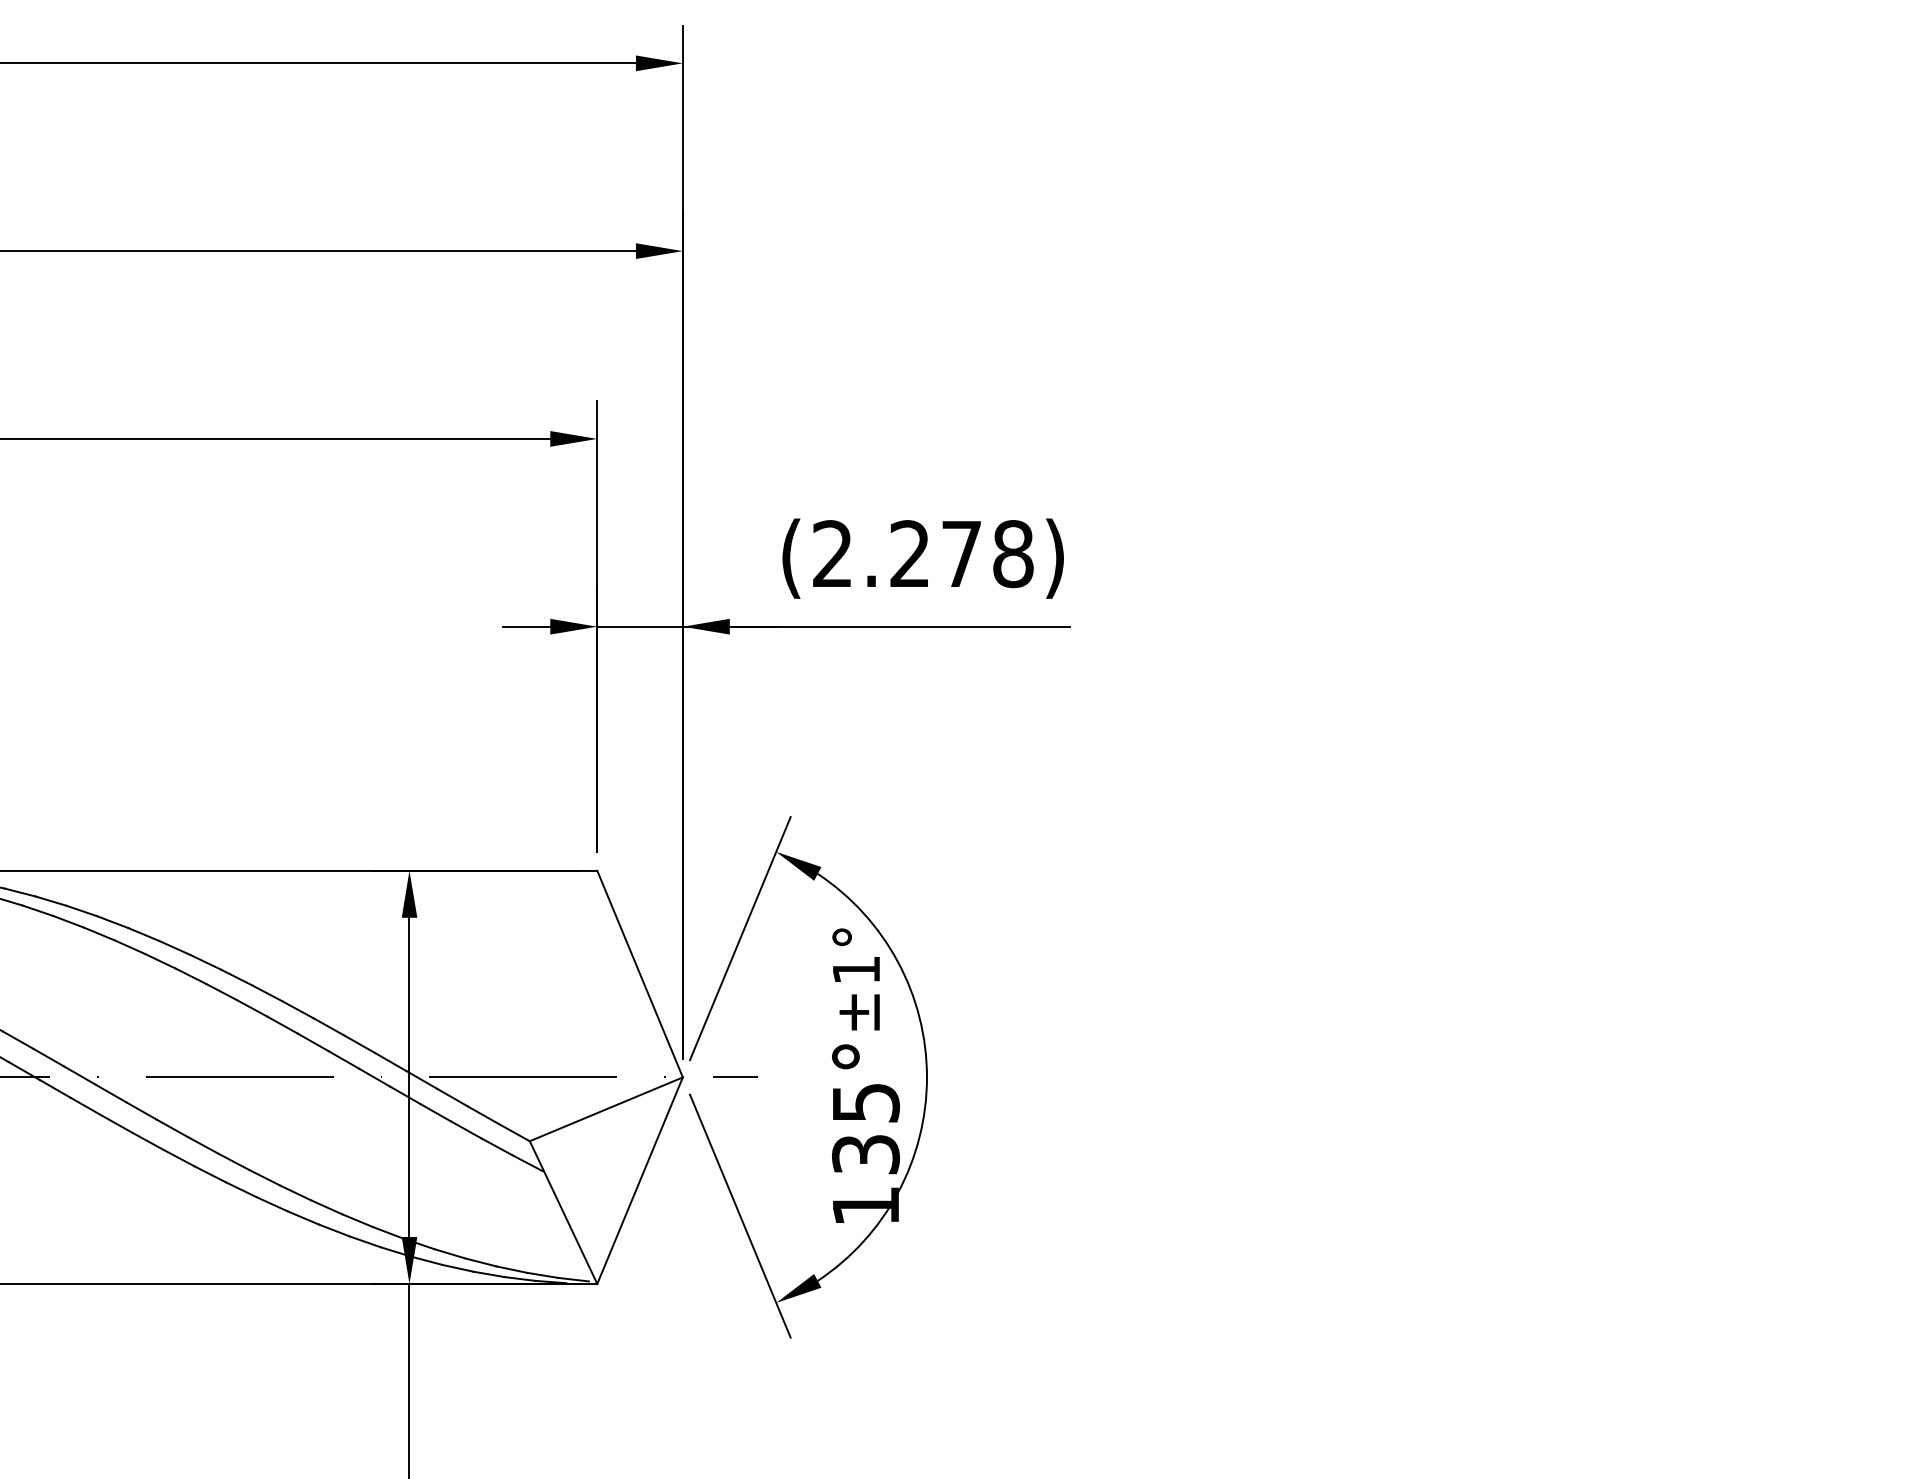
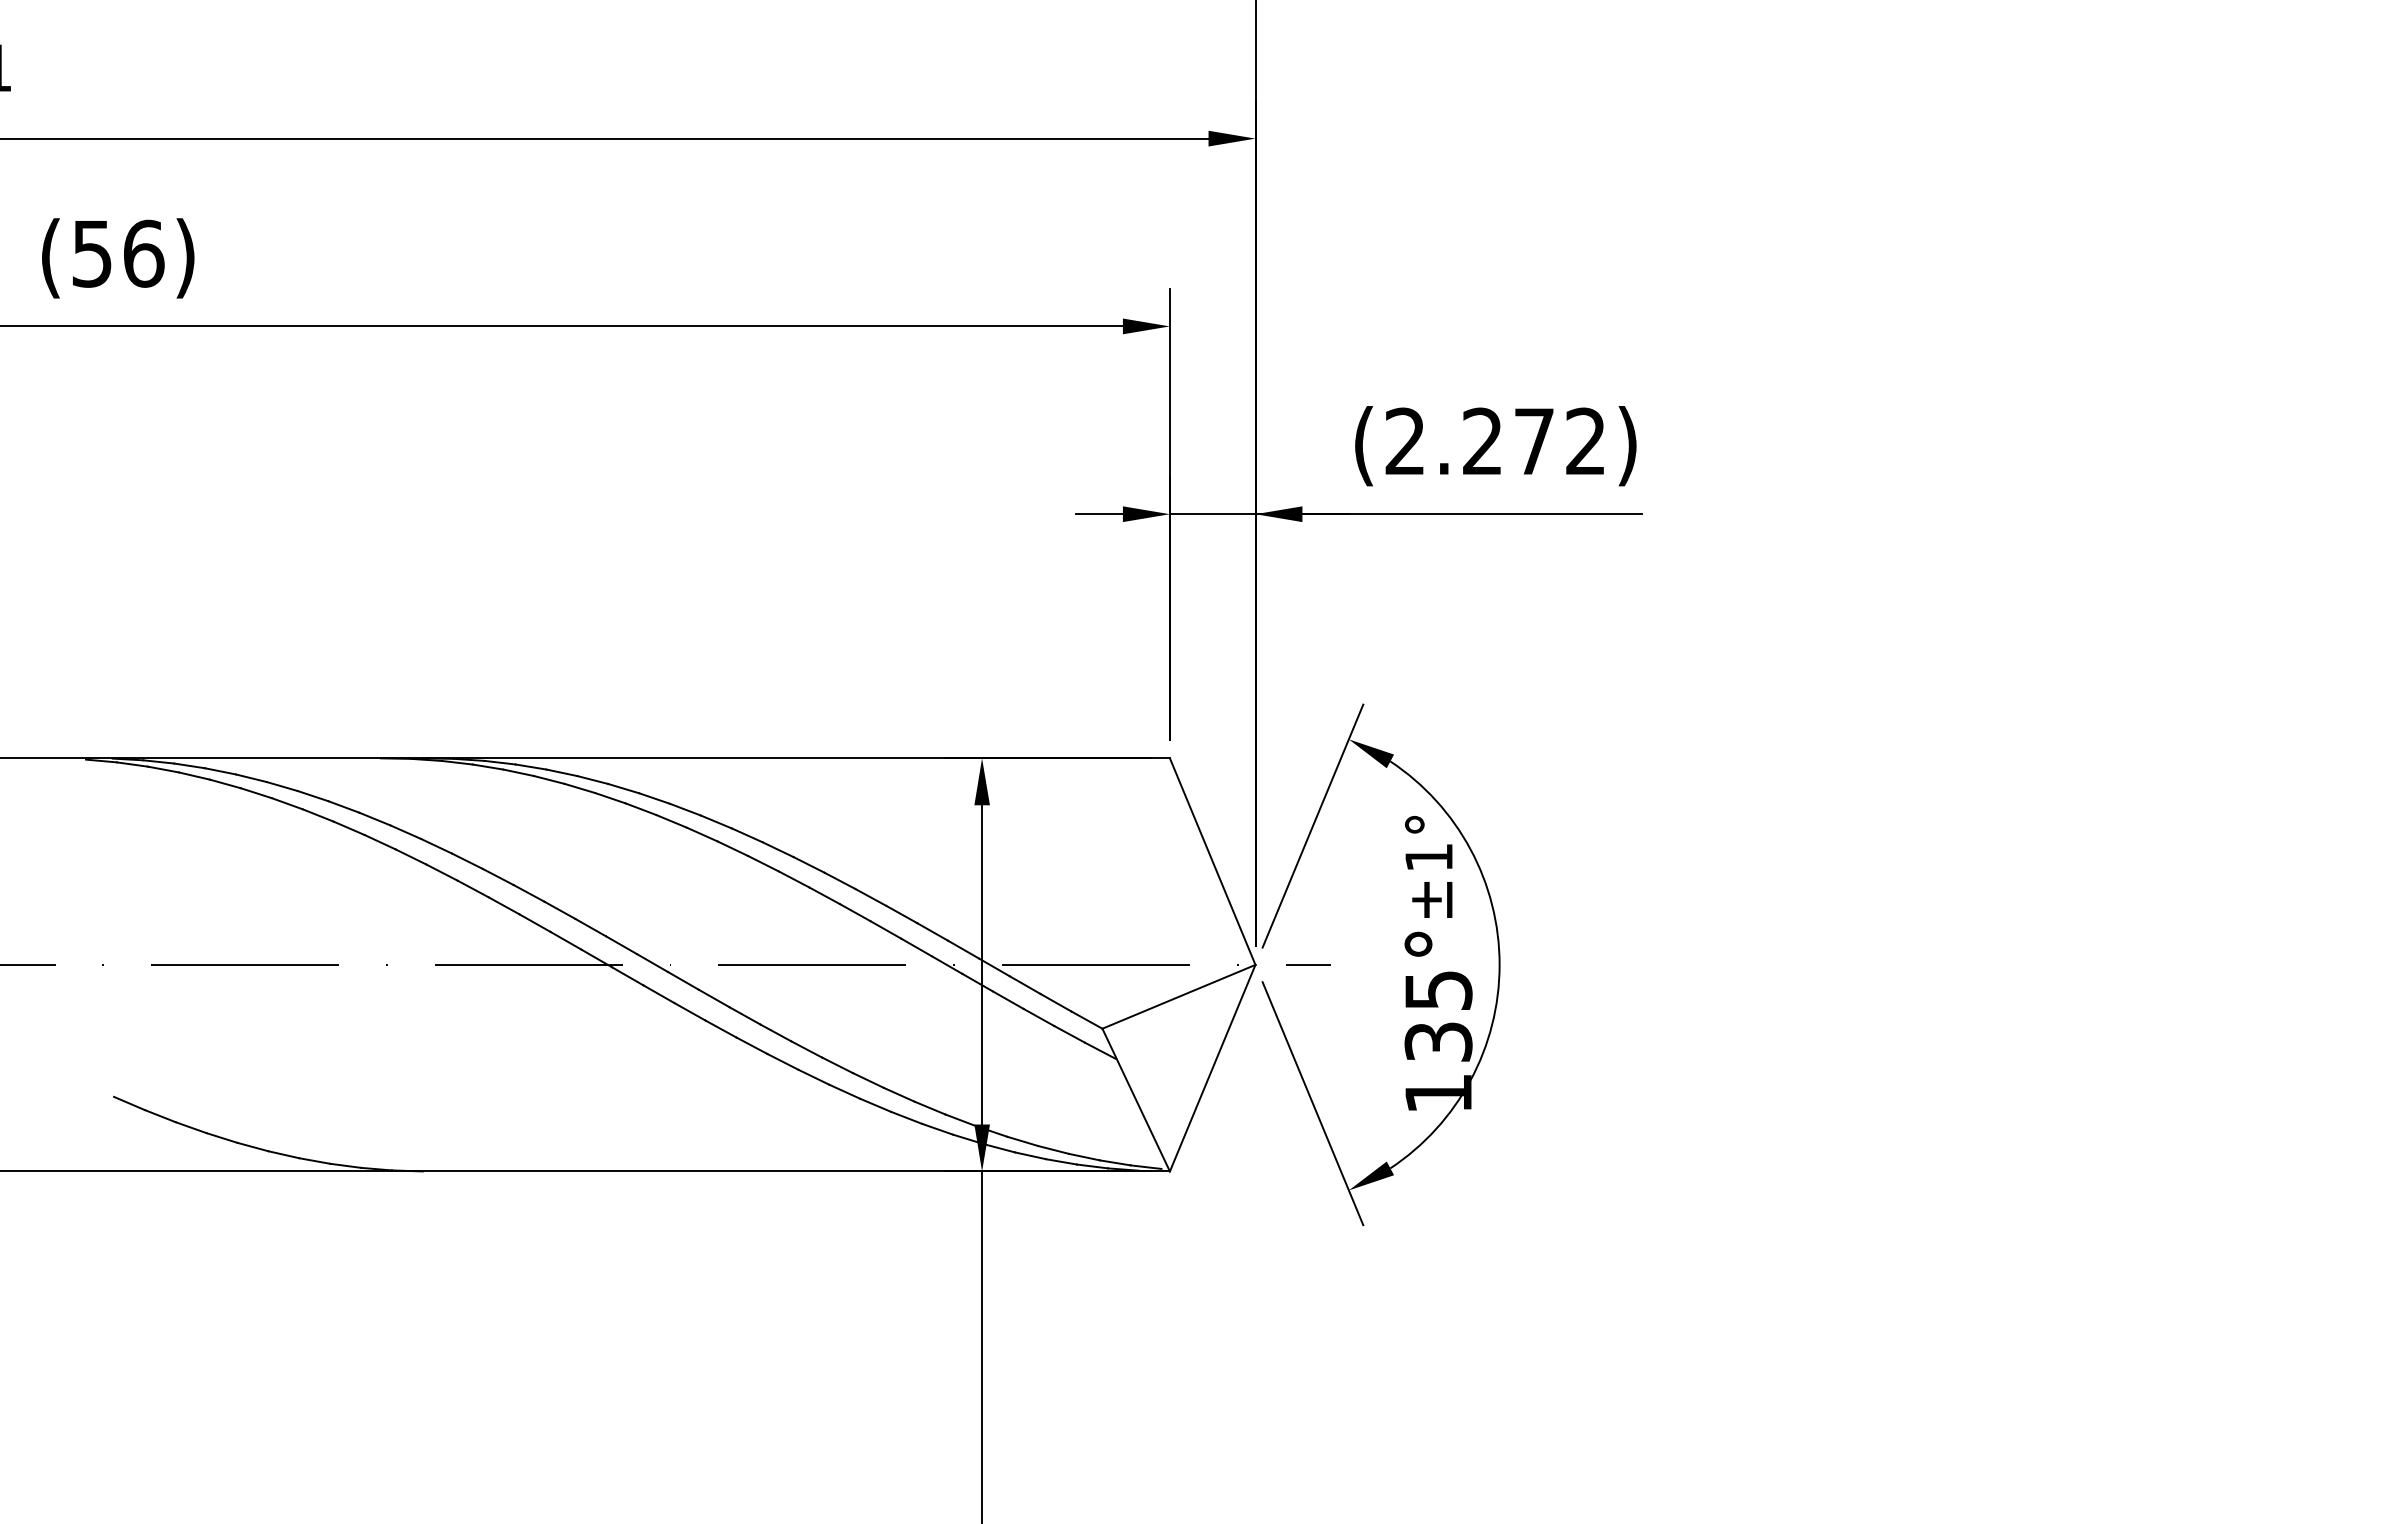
text: (1012, 554) -> (1585, 441), (2.278) -> (2.272)

